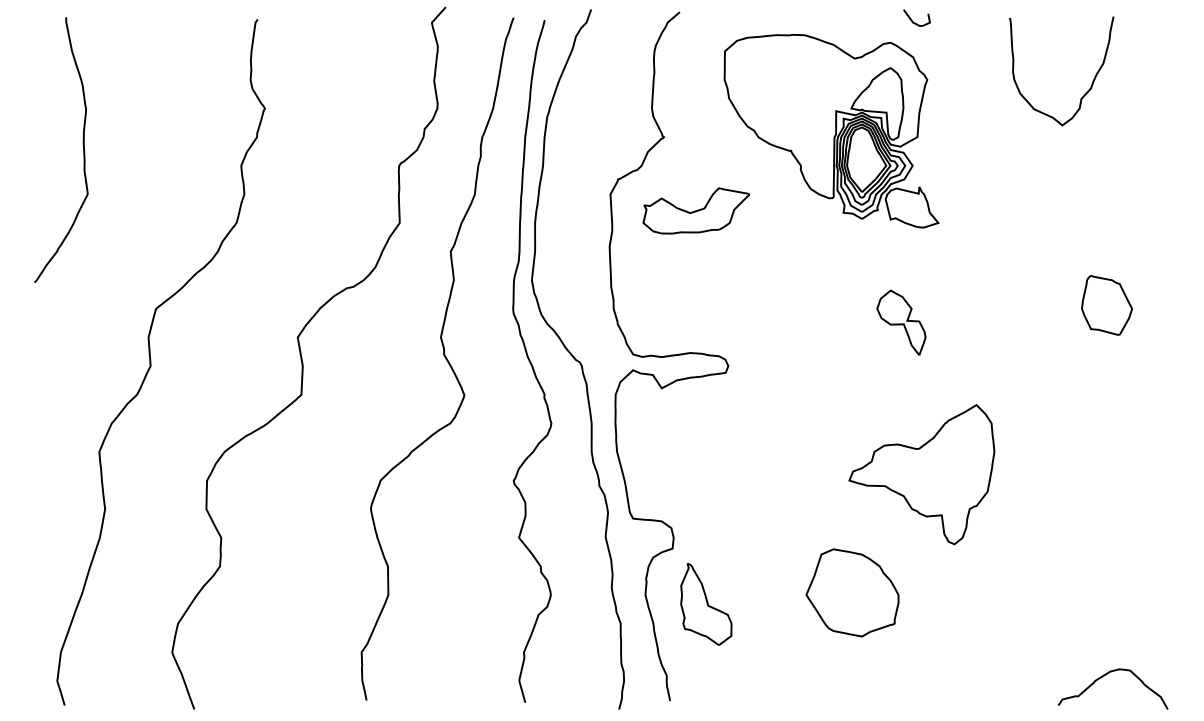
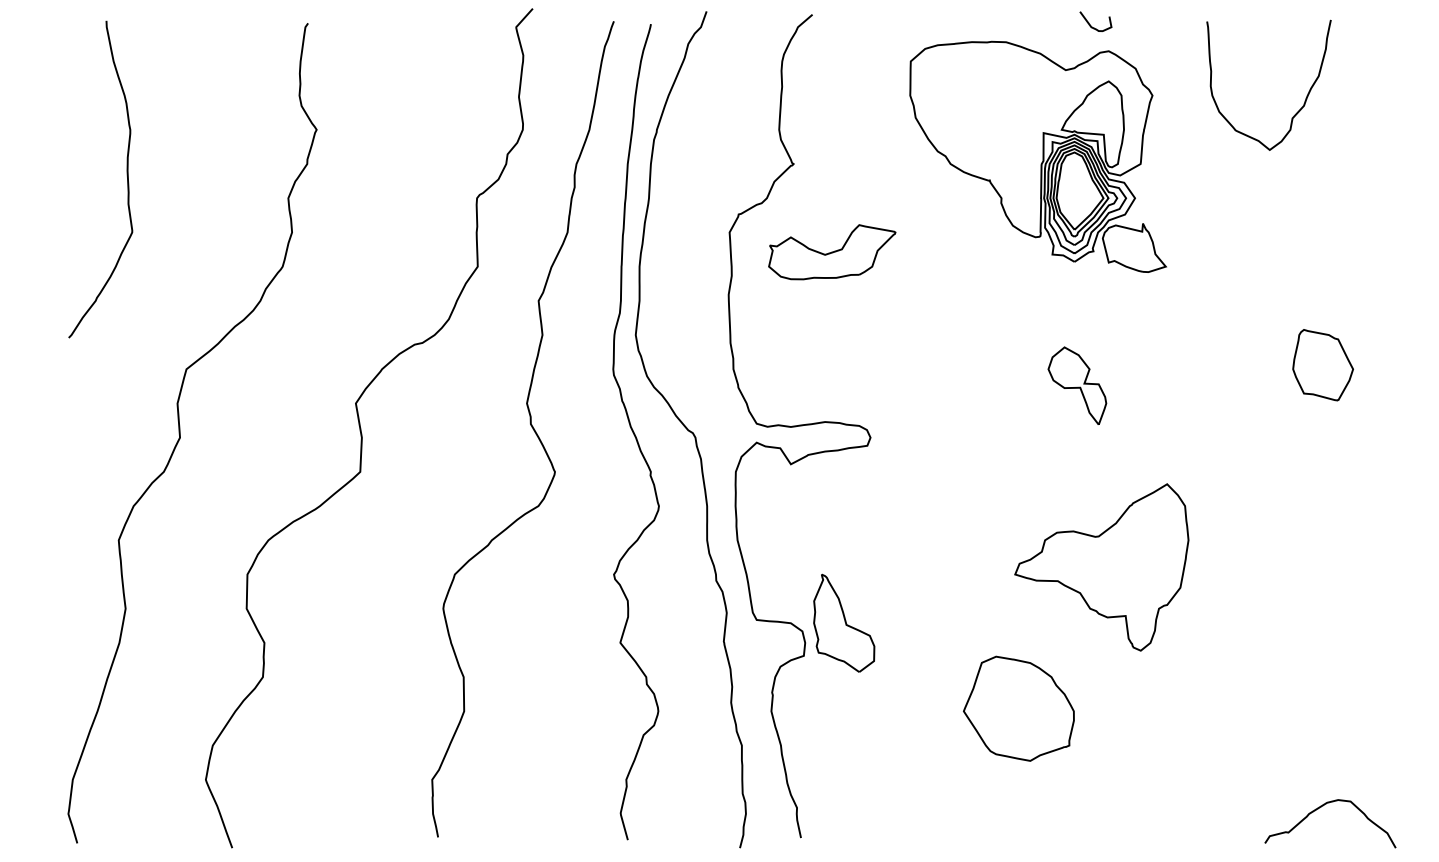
part: (831, 131) -> (1038, 157), moved
curve: (82, 144) -> (126, 172), moved
part: (706, 604) -> (844, 623), moved

